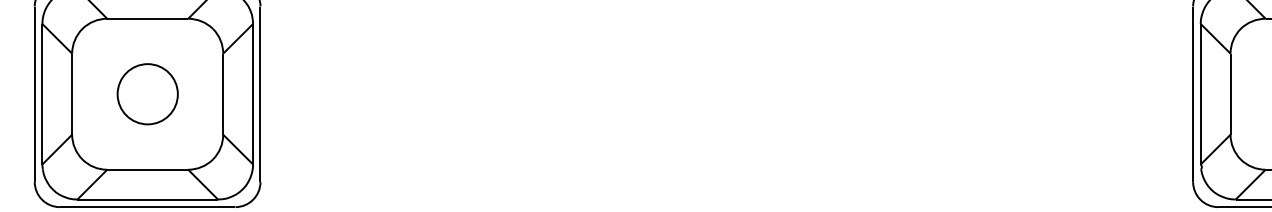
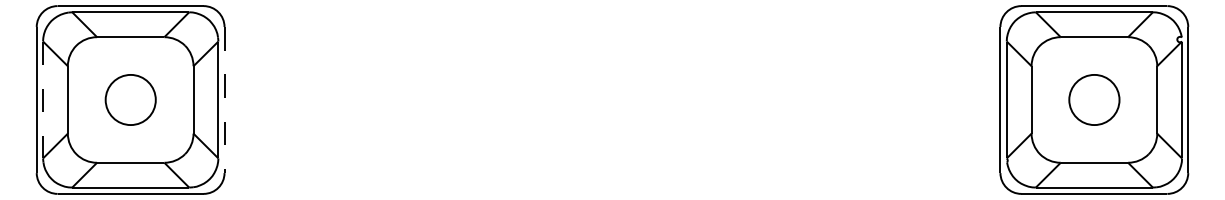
line: (42, 94) -> (43, 100), solid -> dashed
line: (260, 94) -> (224, 100), solid -> dashed

